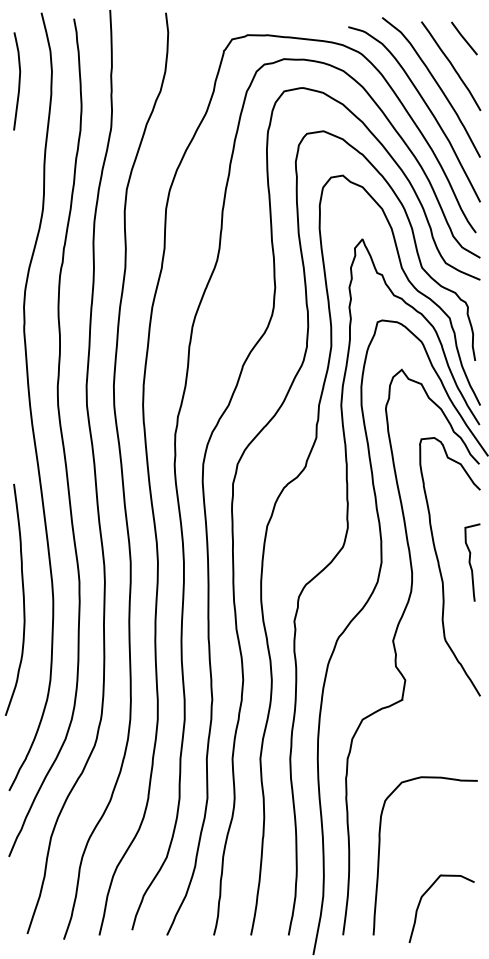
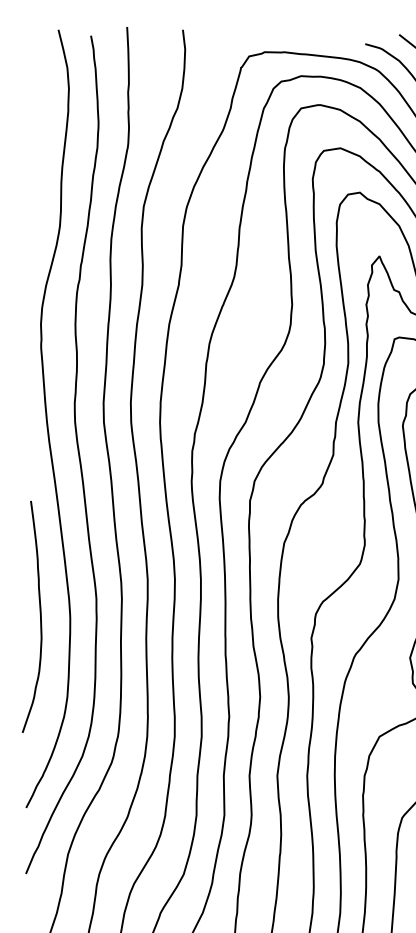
curve: (18, 81) -> (35, 98), removed

